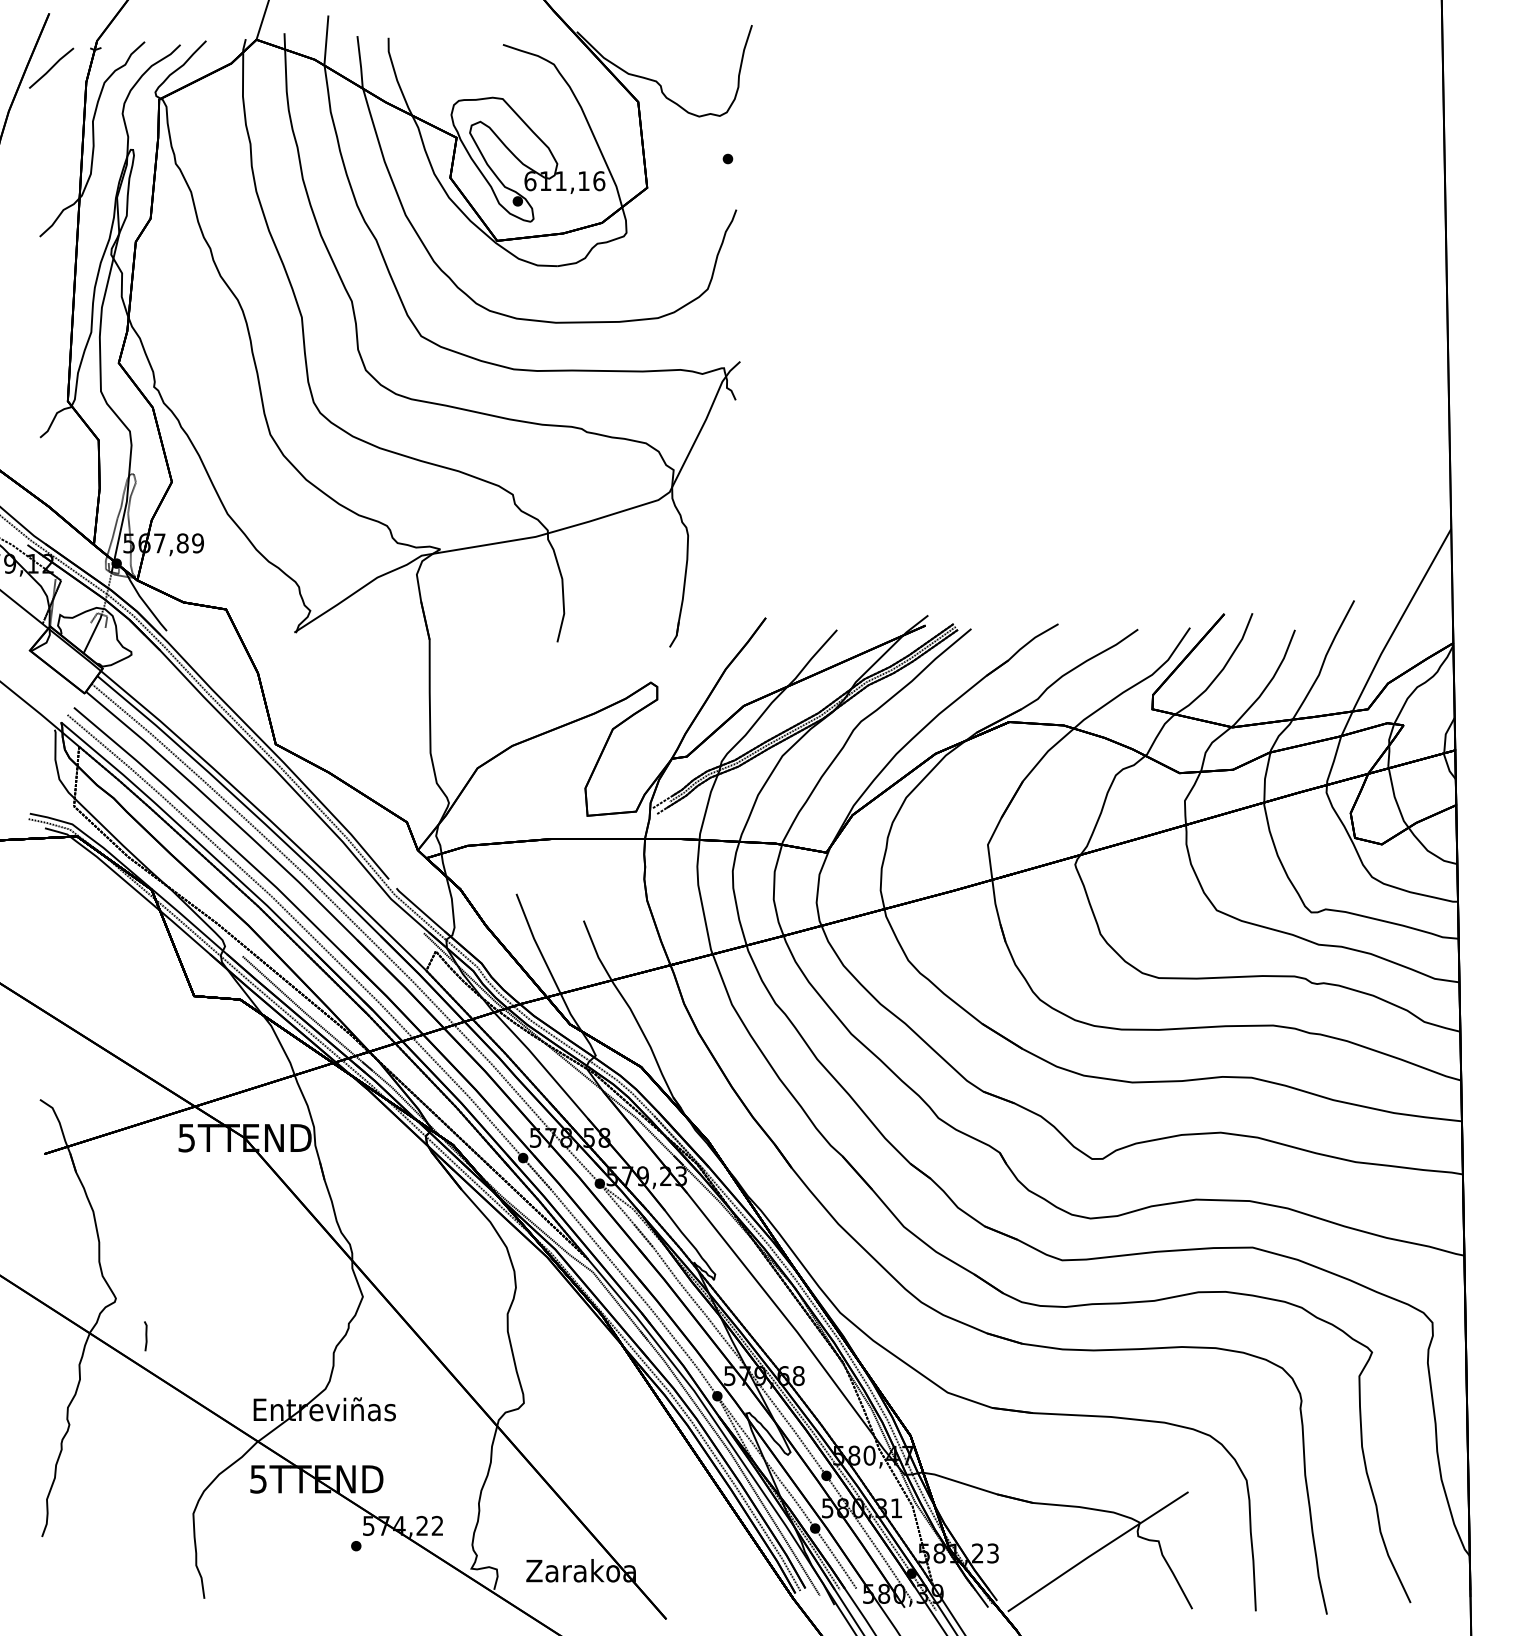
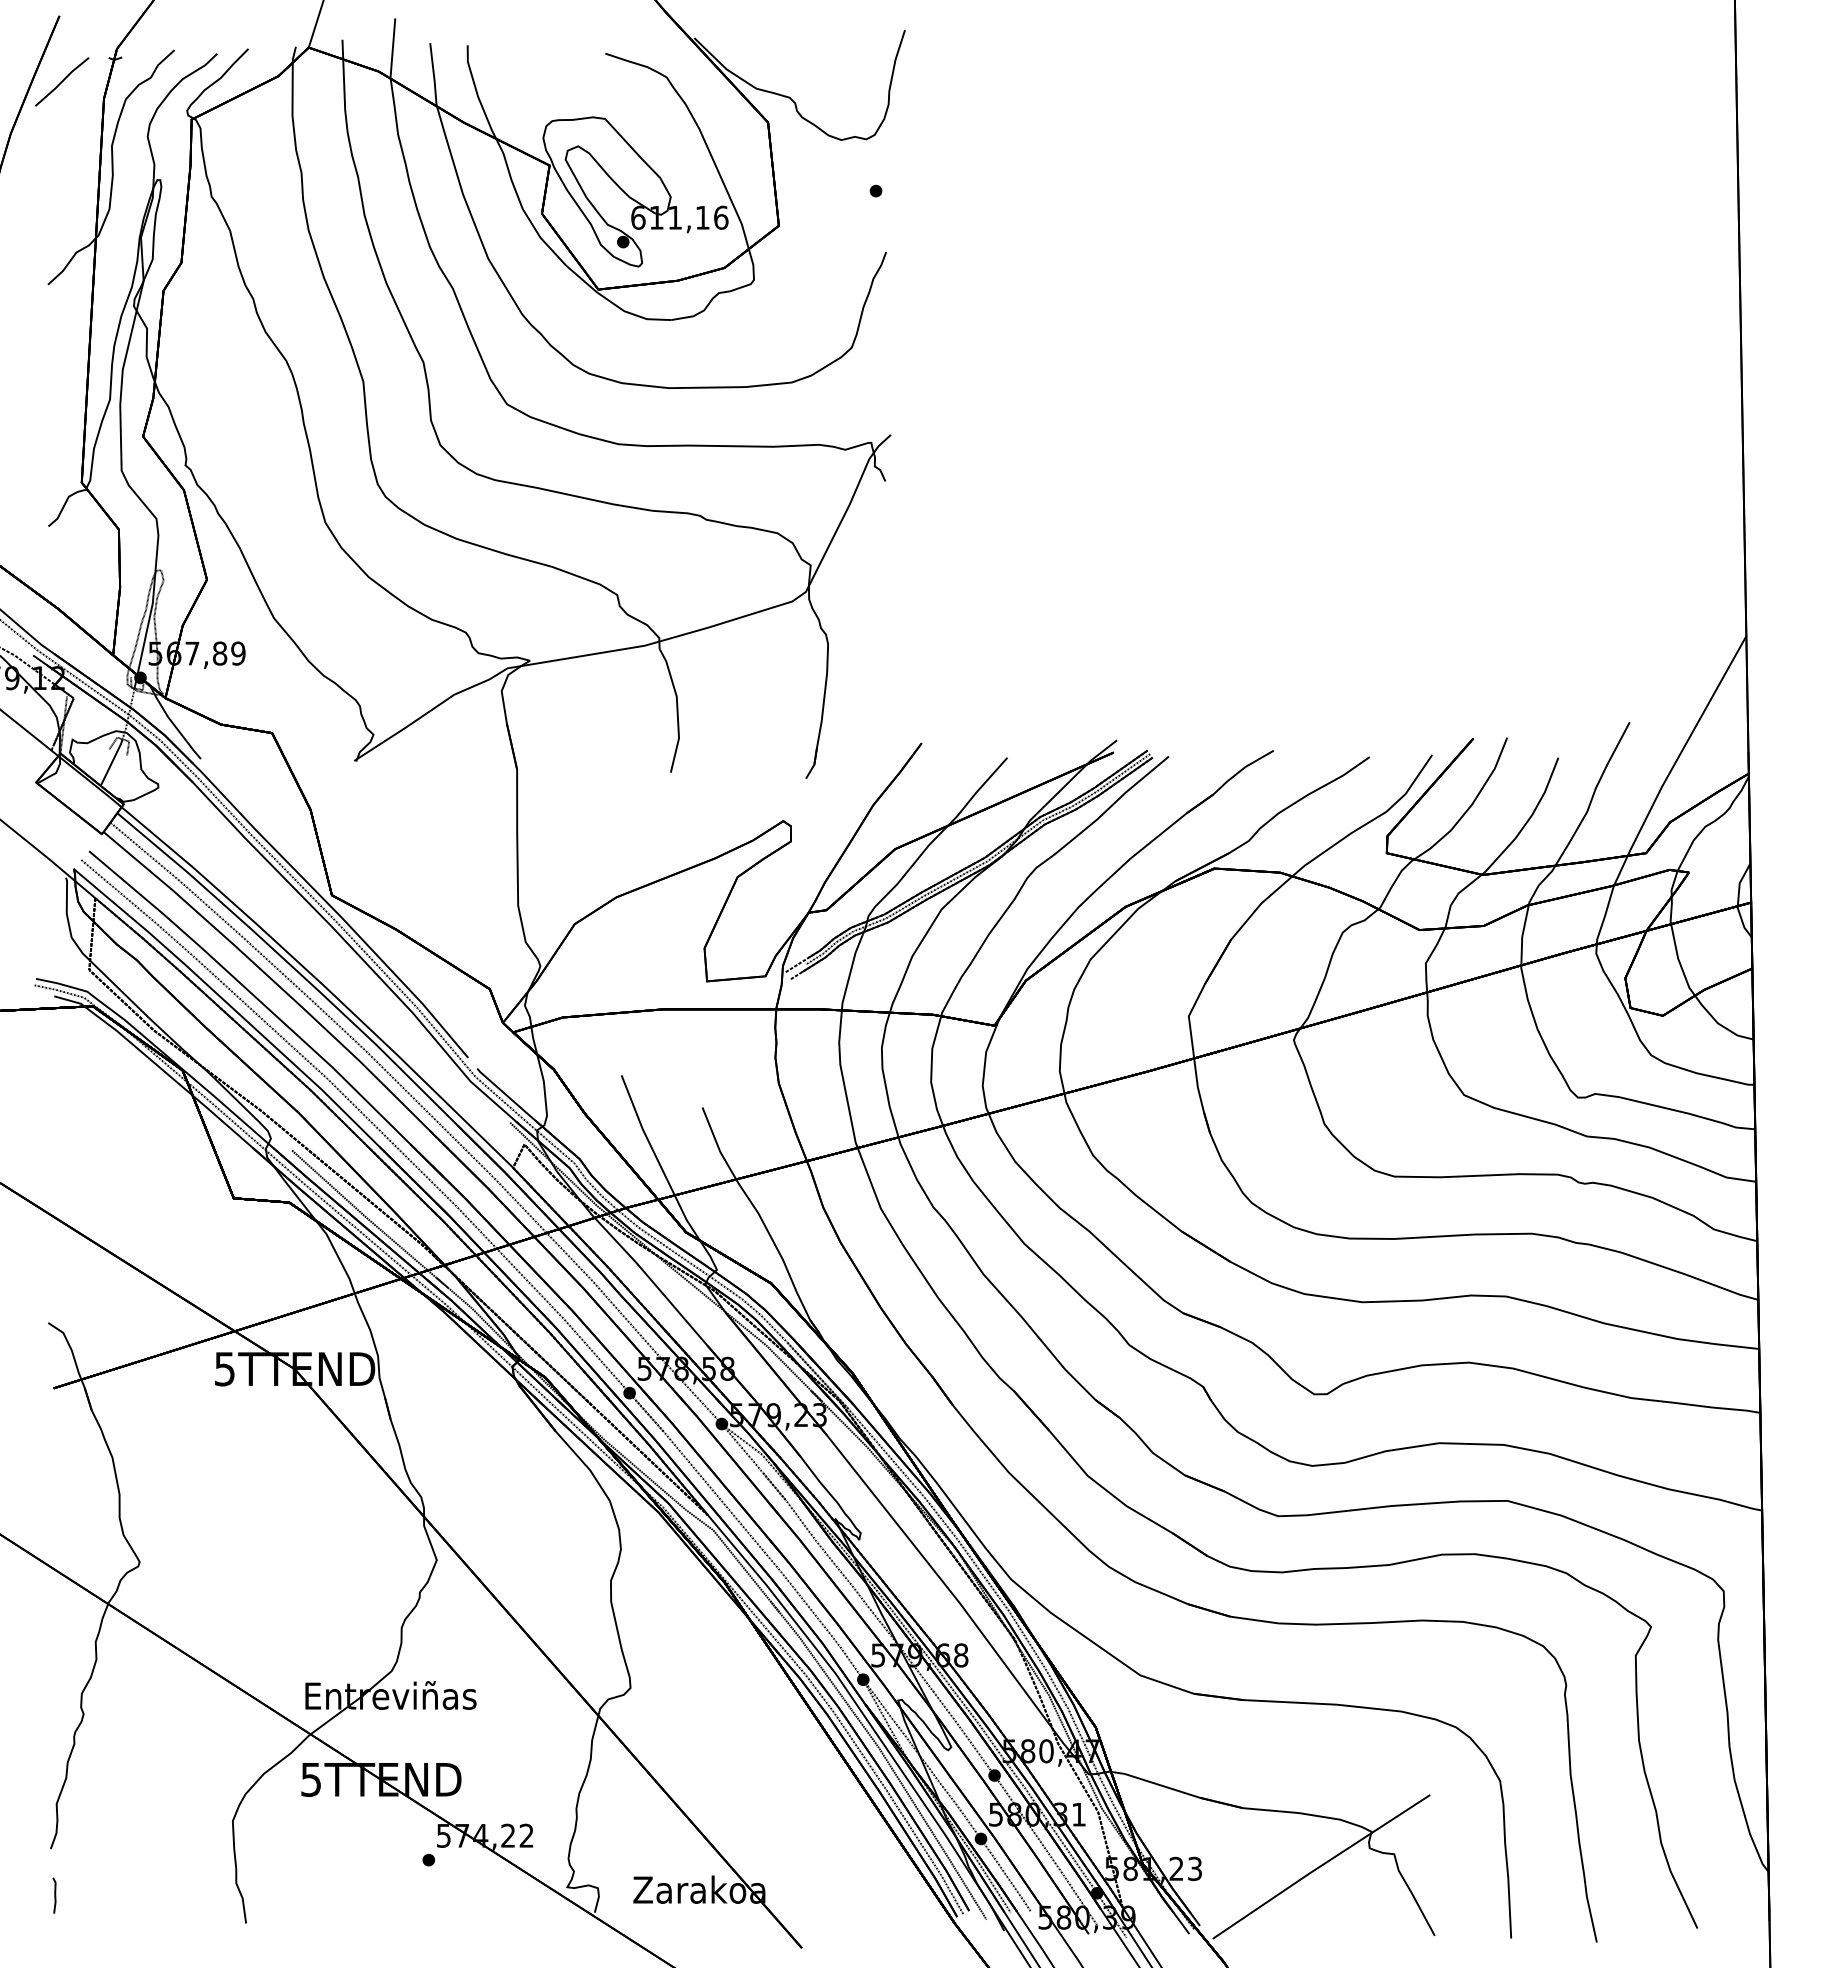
line: (145, 1336) -> (54, 1895), moved

